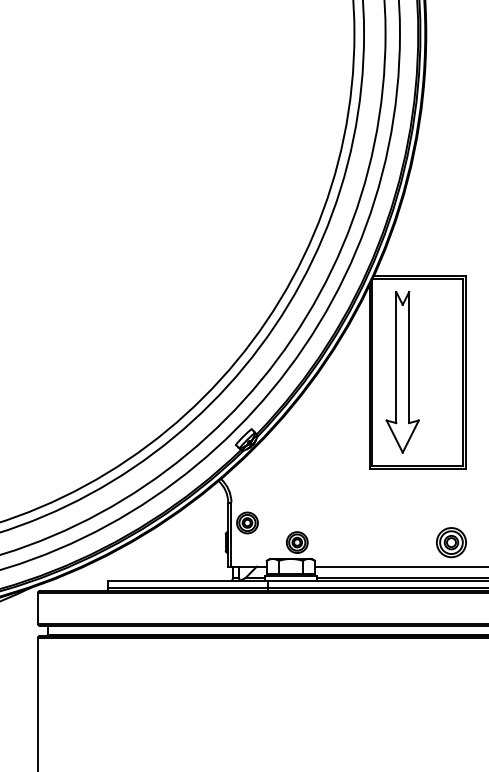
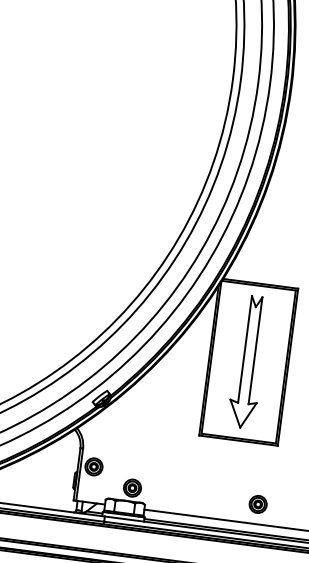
part: (402, 372) -> (248, 362), moved
part: (451, 542) -> (258, 504), size x0.71

